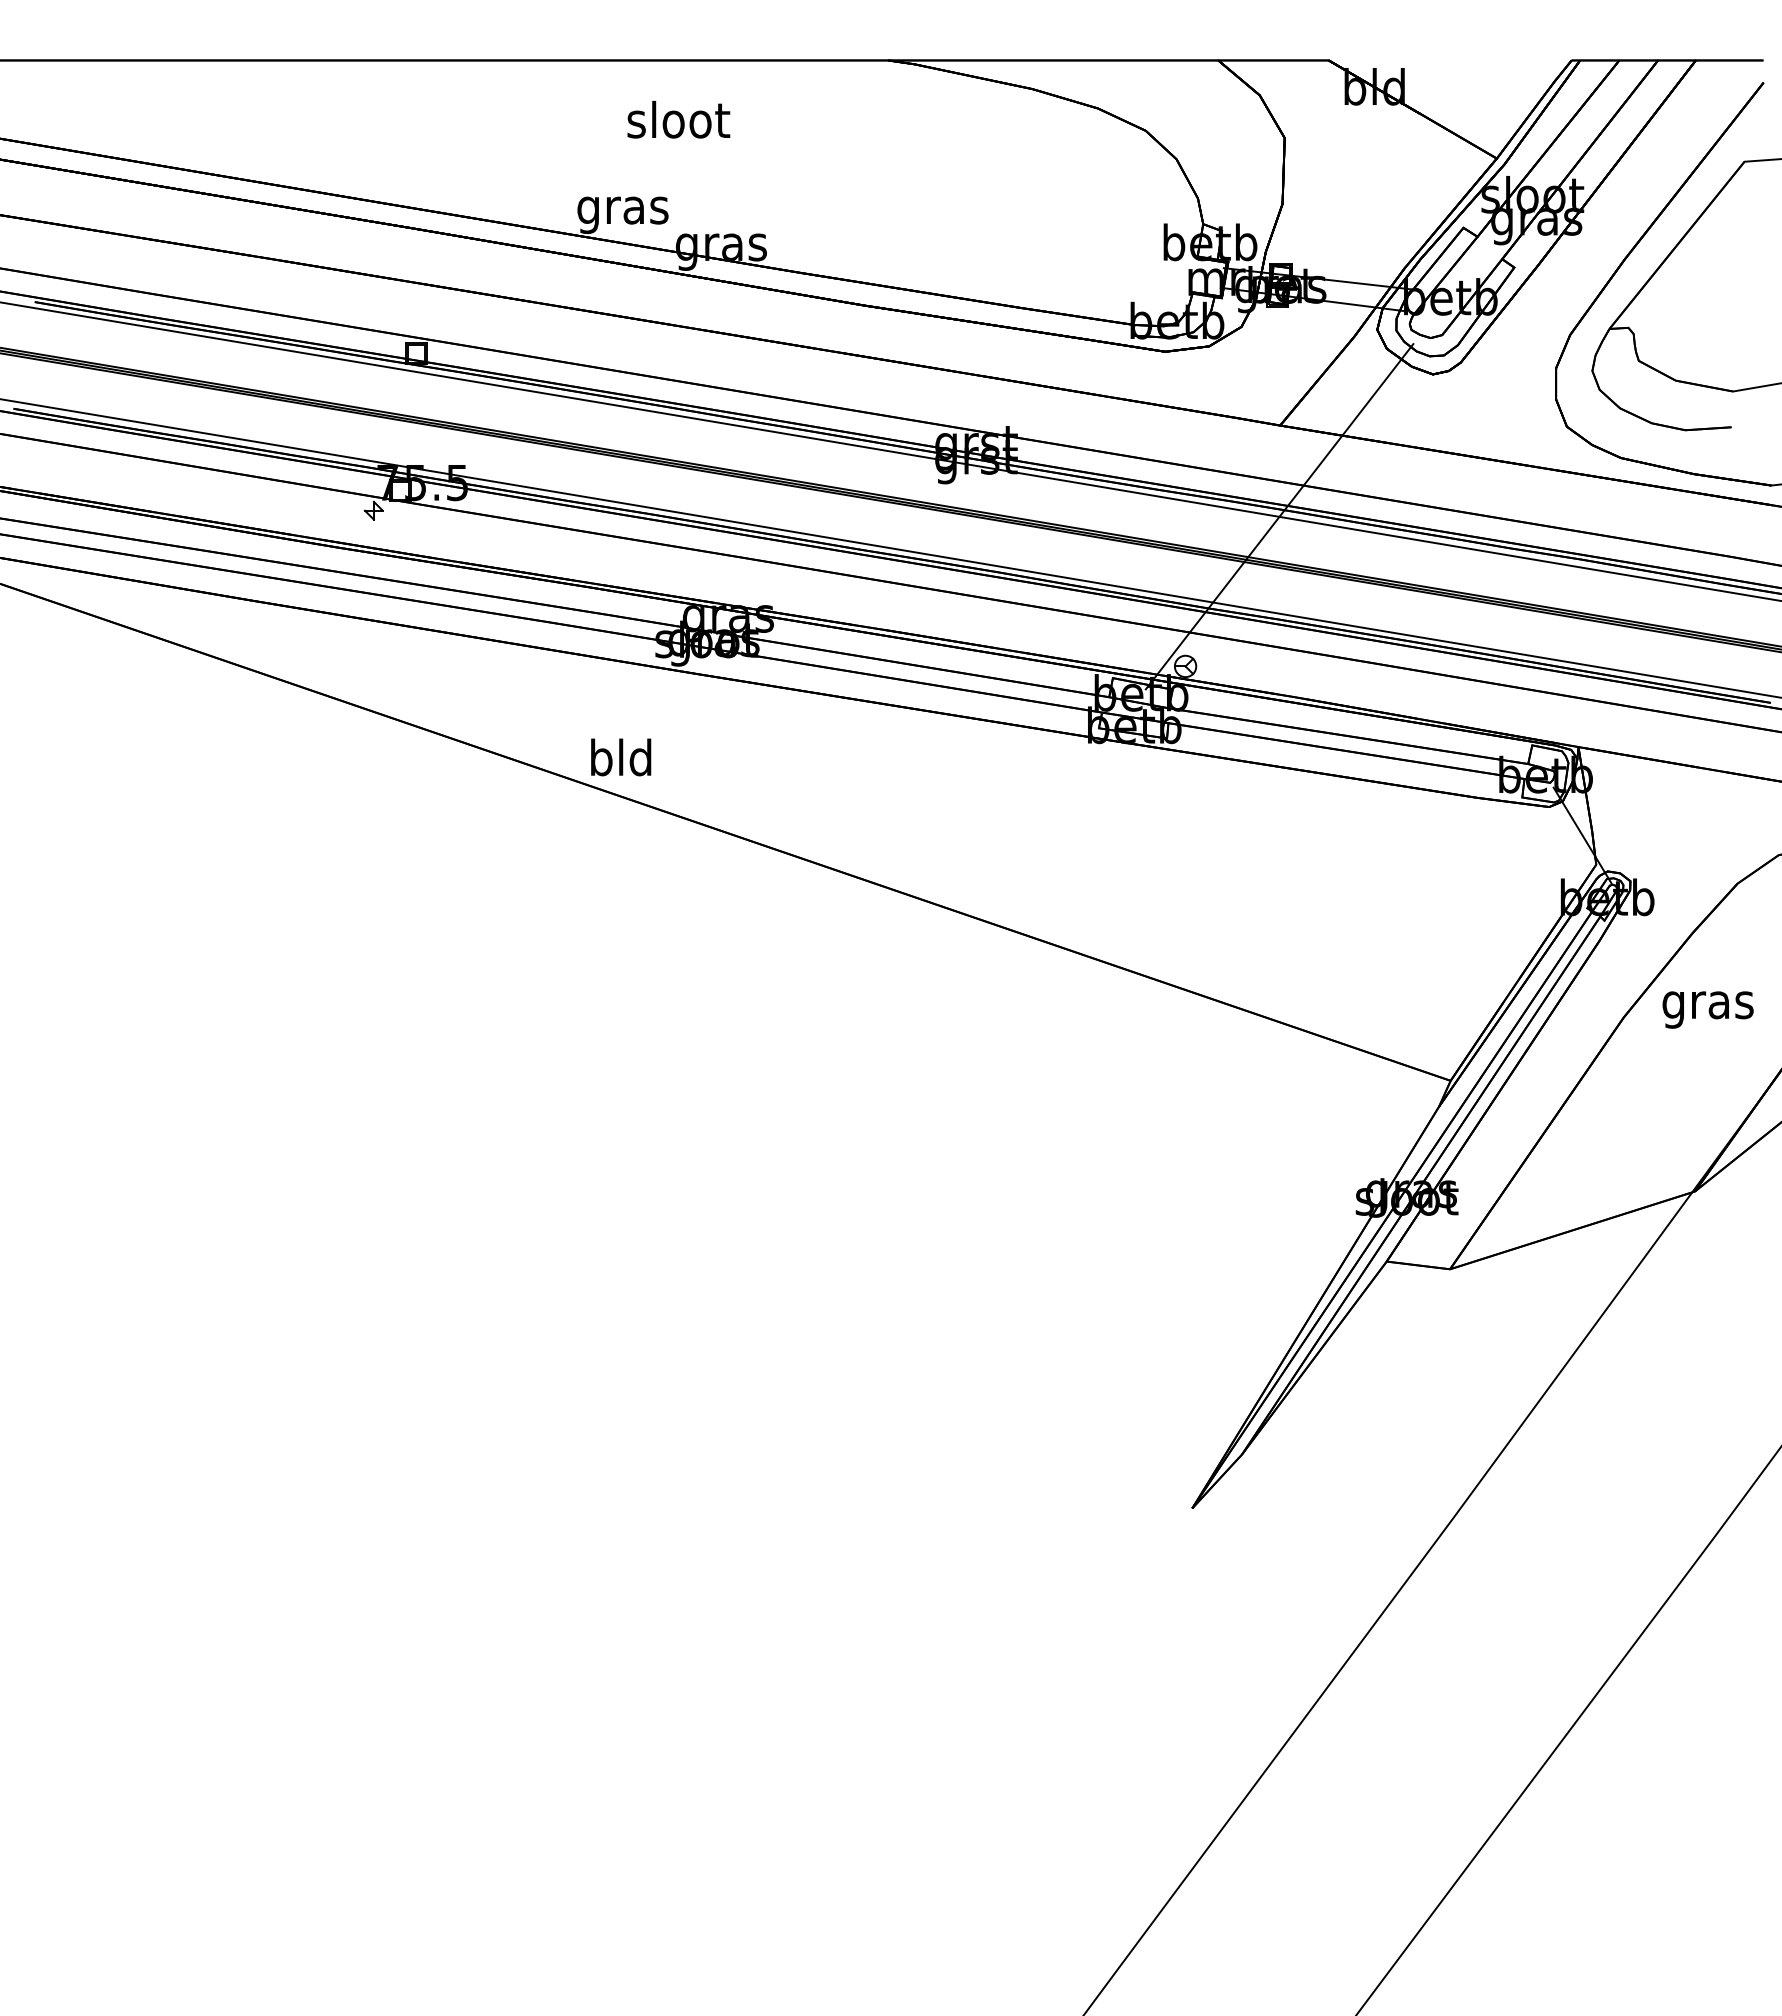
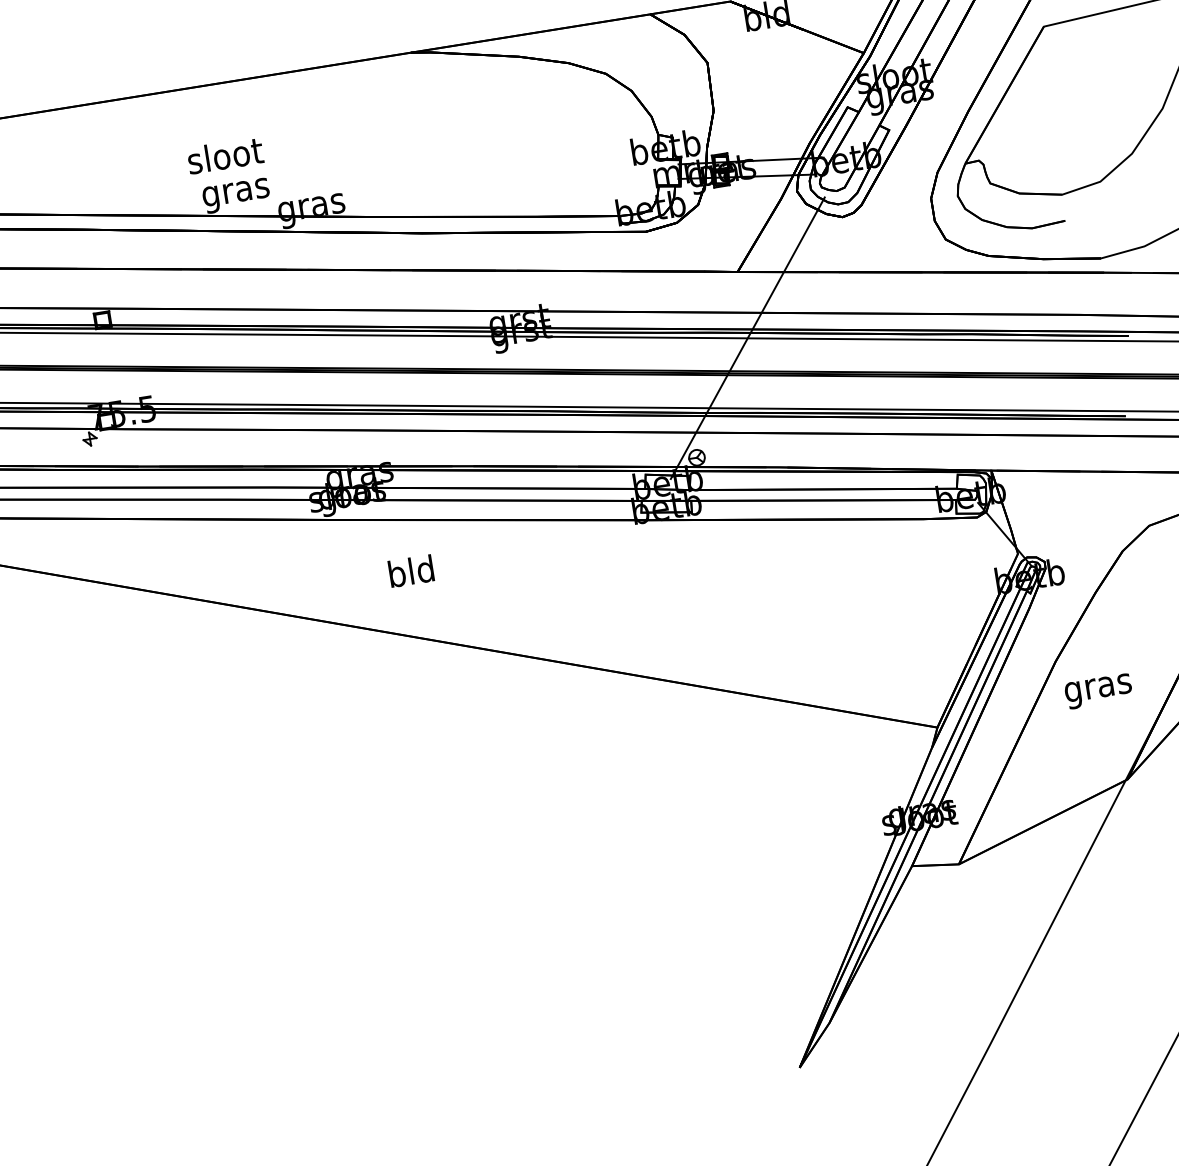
text: (678, 119) -> (225, 155), moved
text: (621, 757) -> (411, 571), moved
text: (1707, 1009) -> (1098, 691), moved

